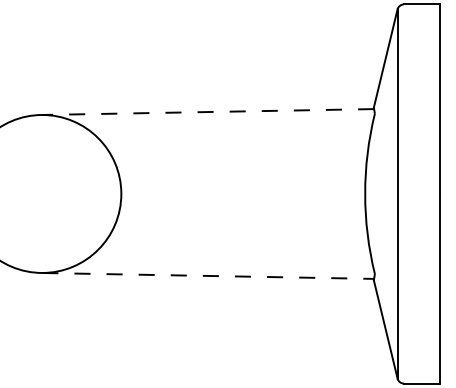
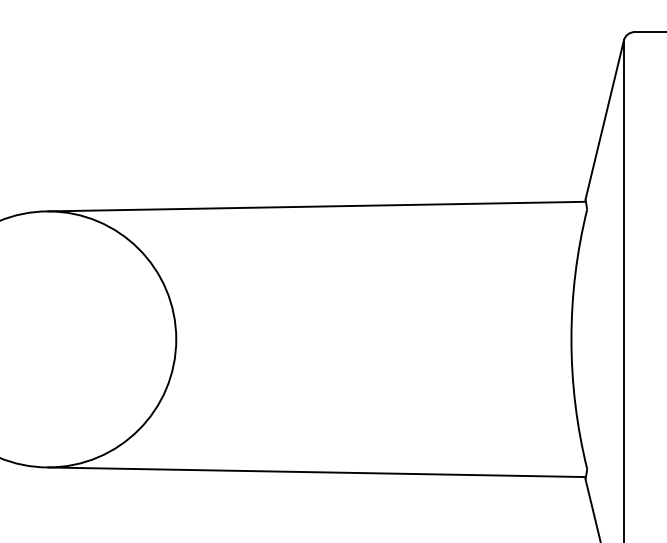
line: (208, 112) -> (317, 207), dashed -> solid
line: (208, 275) -> (317, 471), dashed -> solid

